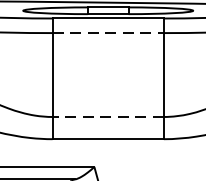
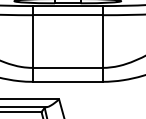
line: (107, 33) -> (67, 15), dashed -> solid
line: (107, 116) -> (67, 67), dashed -> solid

